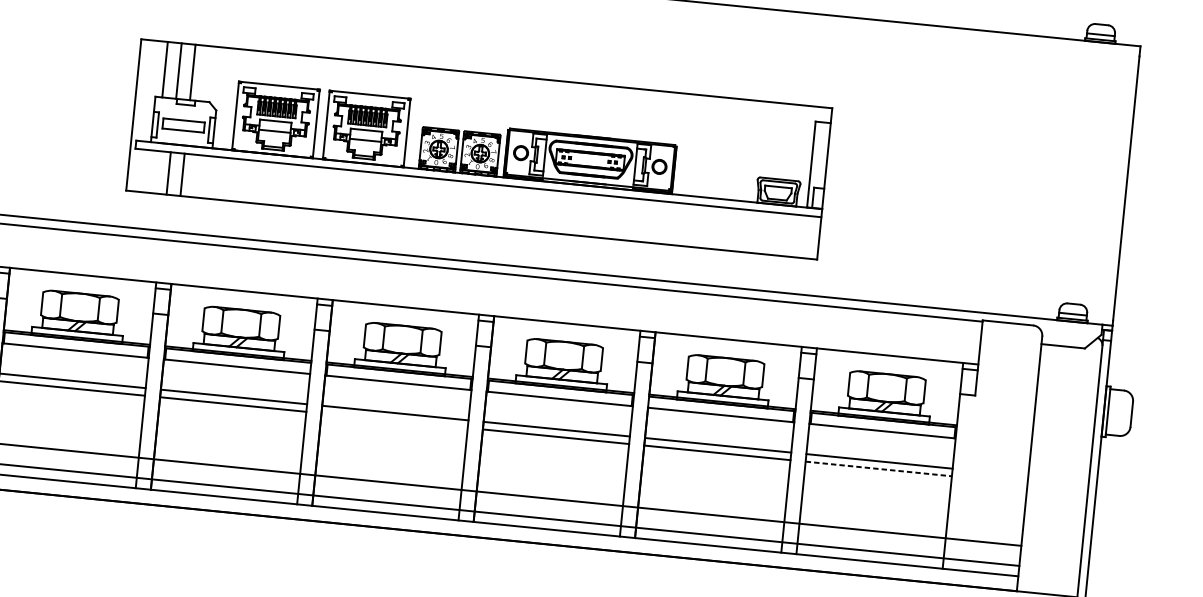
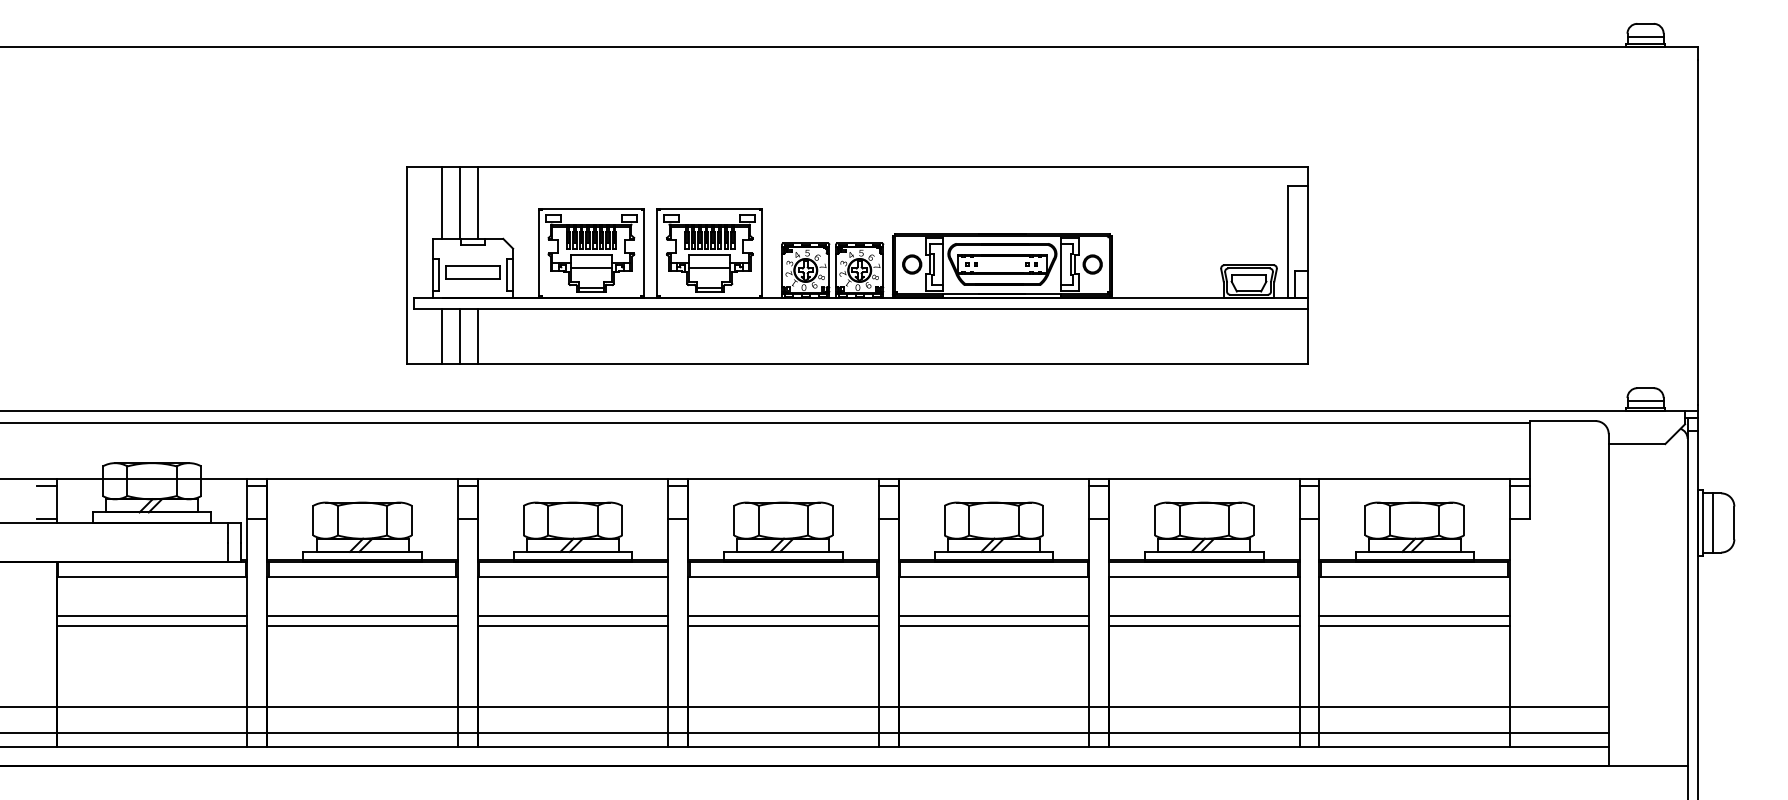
line: (154, 171) -> (441, 335), added
line: (1115, 412) -> (1712, 522), added
line: (394, 420) -> (783, 626), added
line: (879, 469) -> (1415, 626), dashed -> solid

